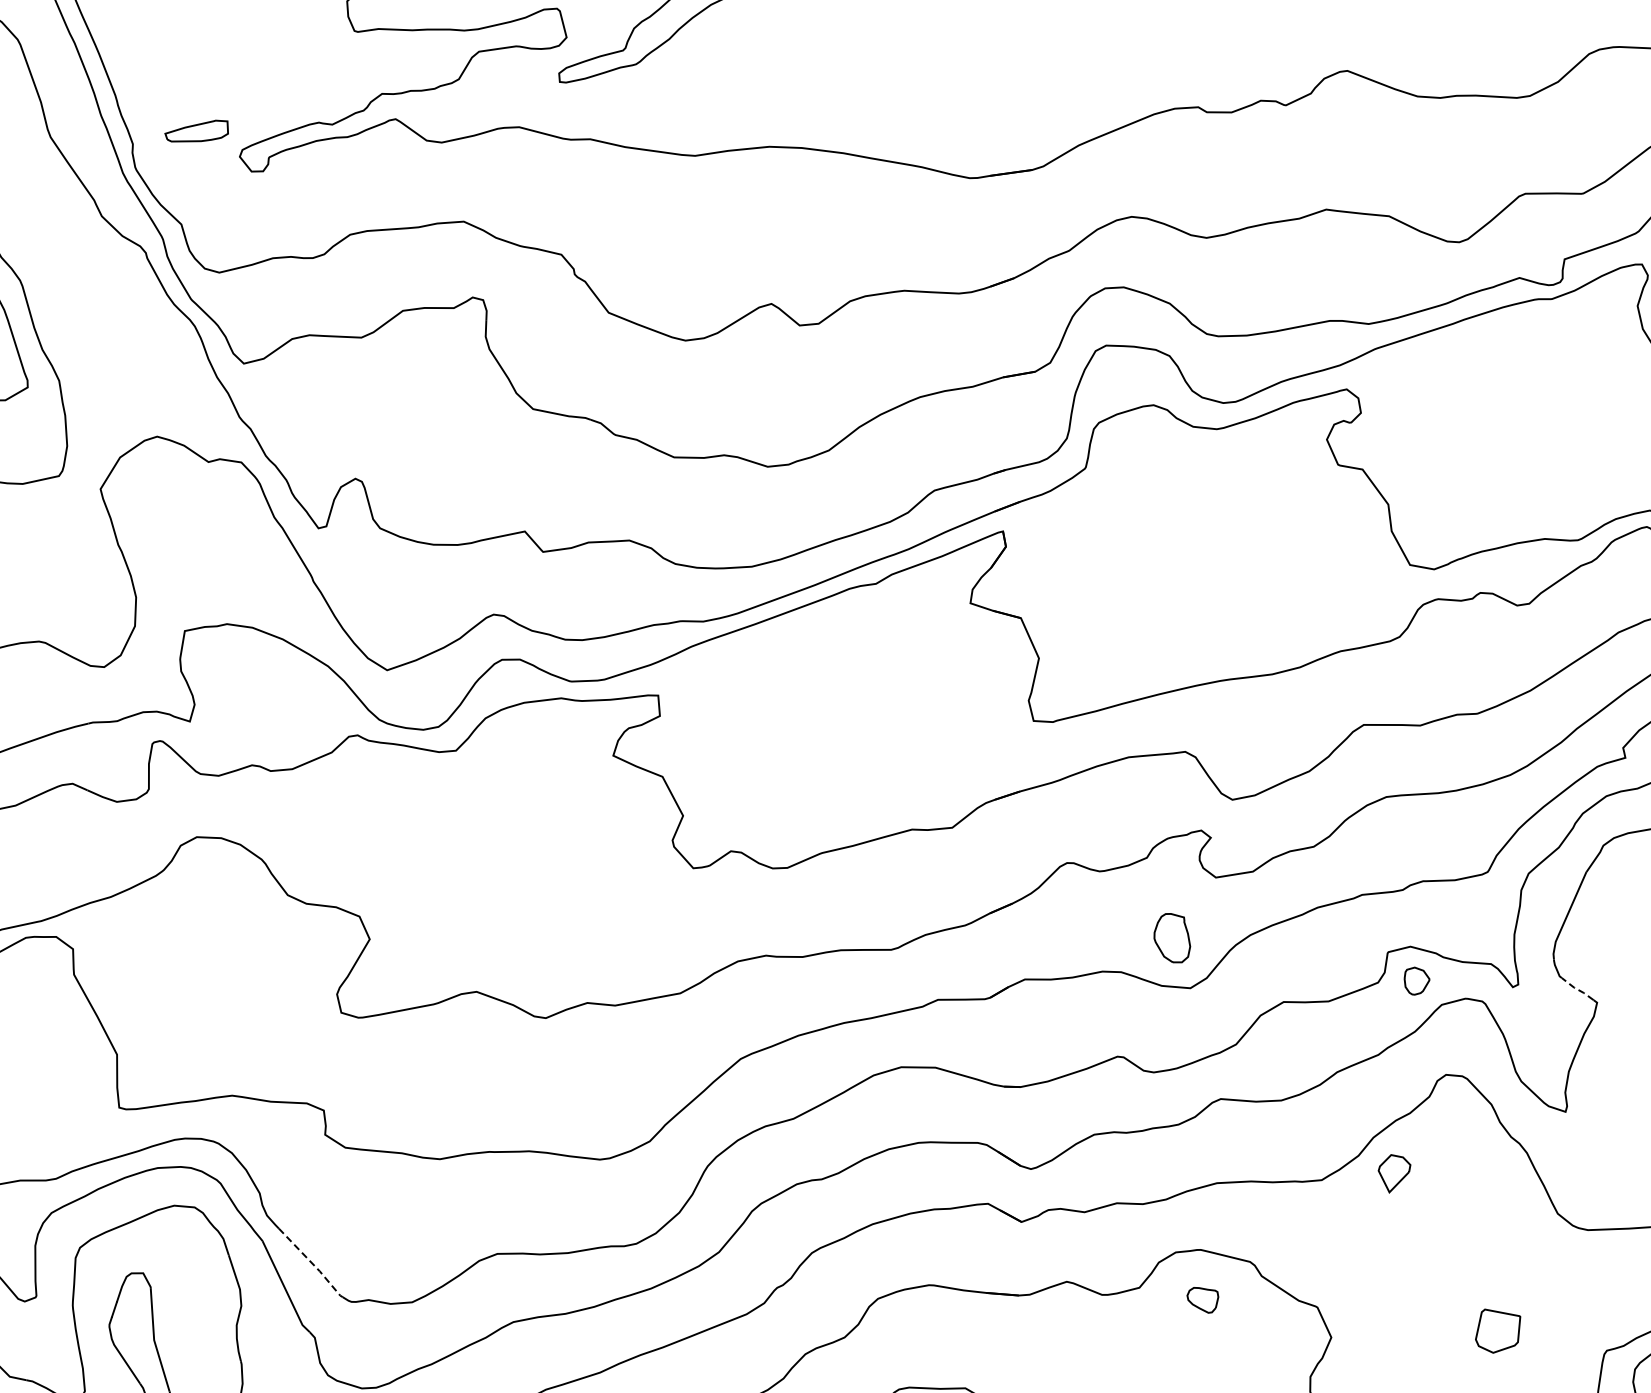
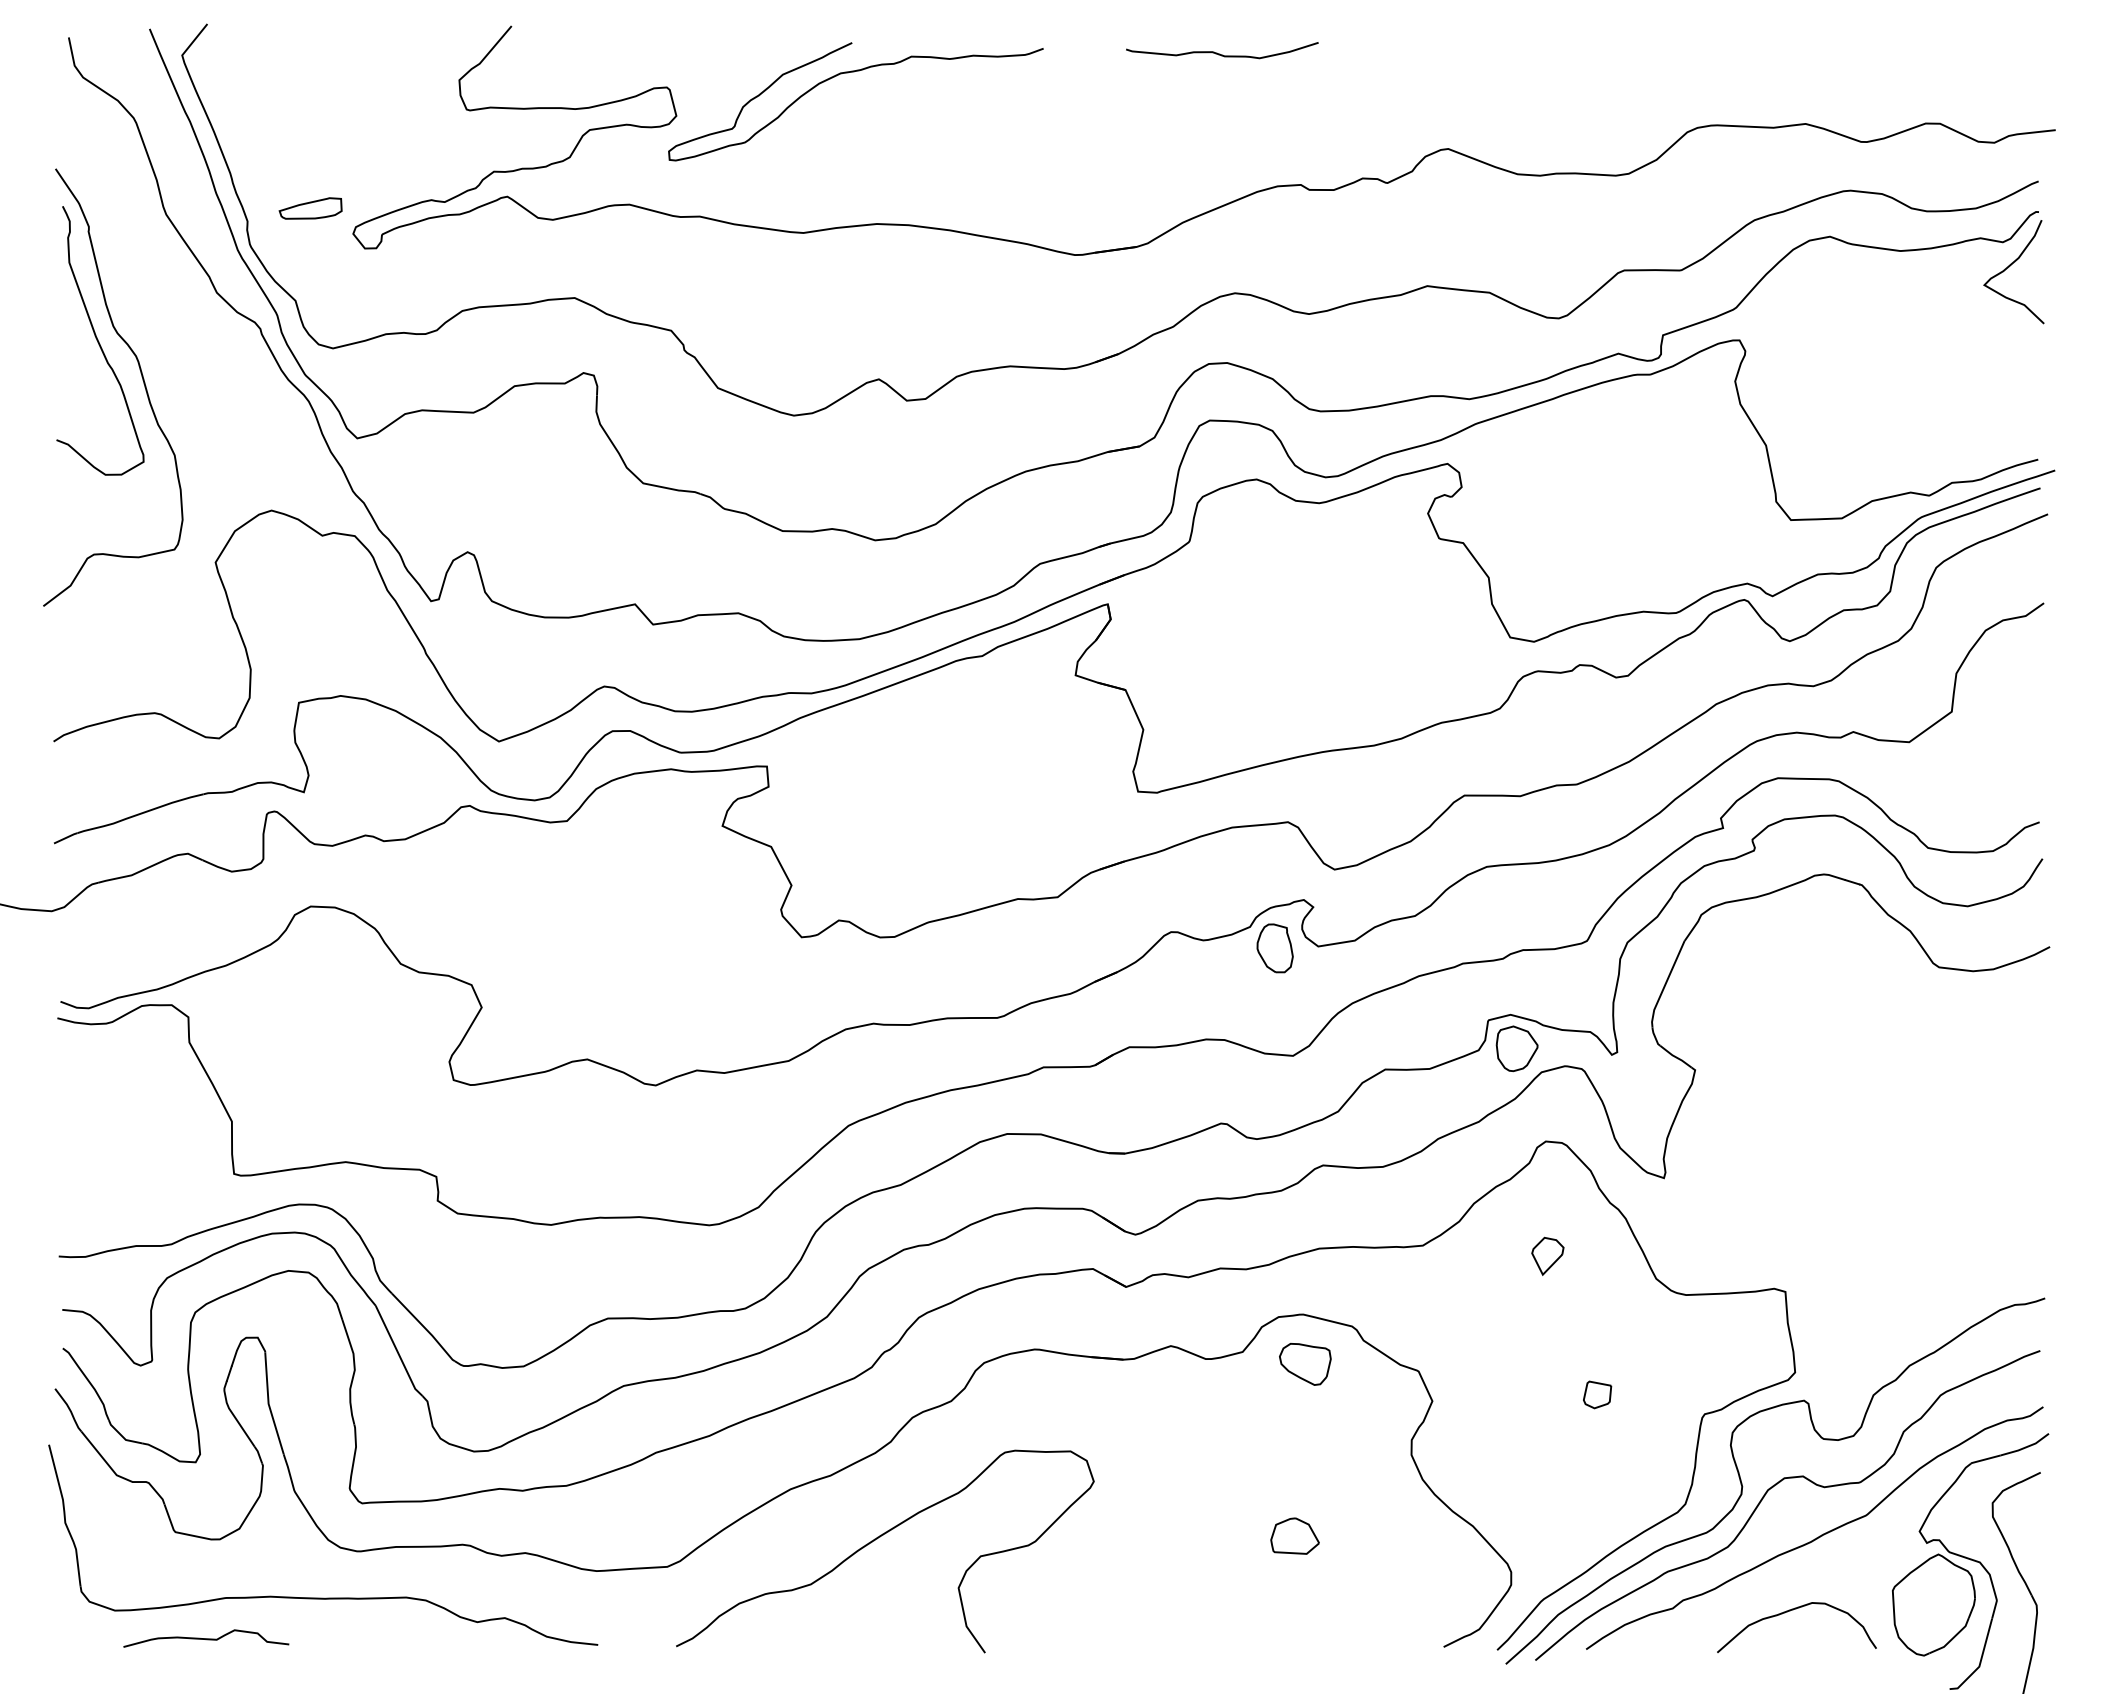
part: (1171, 938) -> (1274, 948), moved
part: (1416, 980) -> (1516, 1048), size x1.67
line: (1577, 989) -> (1675, 1057), dashed -> solid
part: (1394, 1172) -> (1547, 1255), moved
line: (311, 1262) -> (424, 1327), dashed -> solid
part: (1202, 1300) -> (1305, 1364), size x1.67
part: (1498, 1330) -> (1597, 1394), size x0.62

